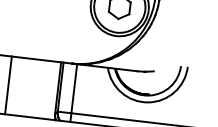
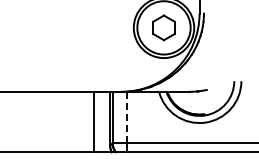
line: (8, 84) -> (93, 121), moved
line: (73, 88) -> (126, 117), solid -> dashed

